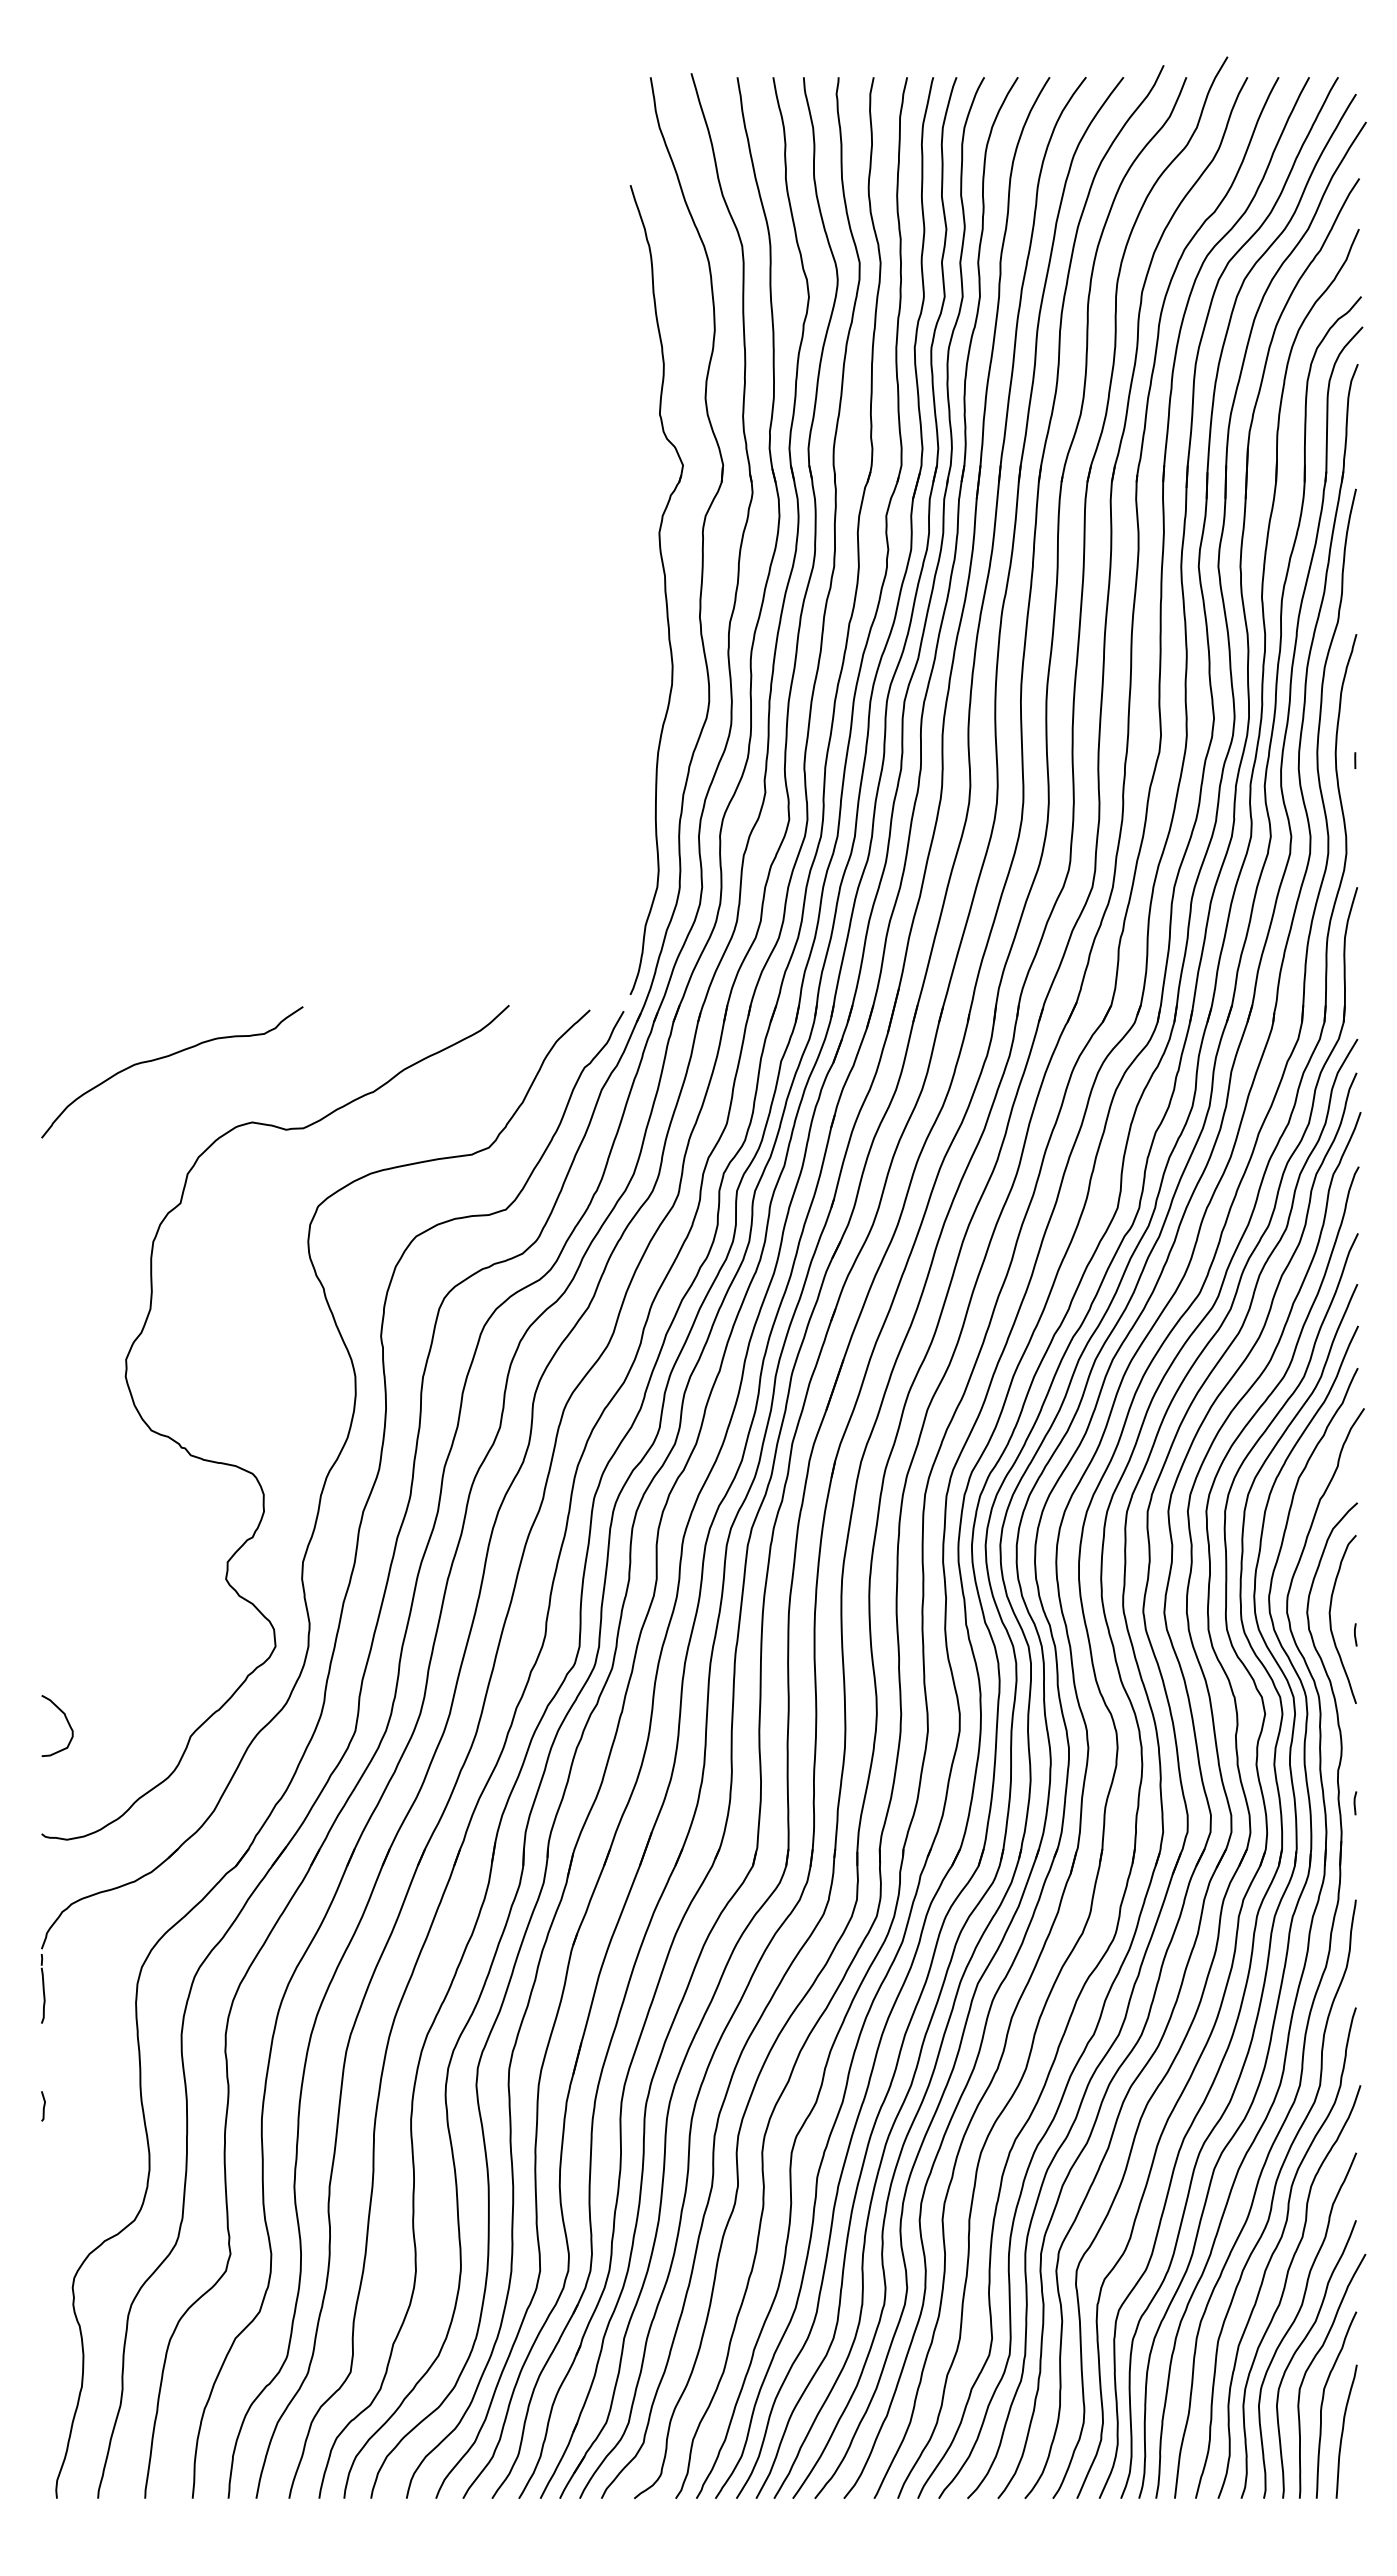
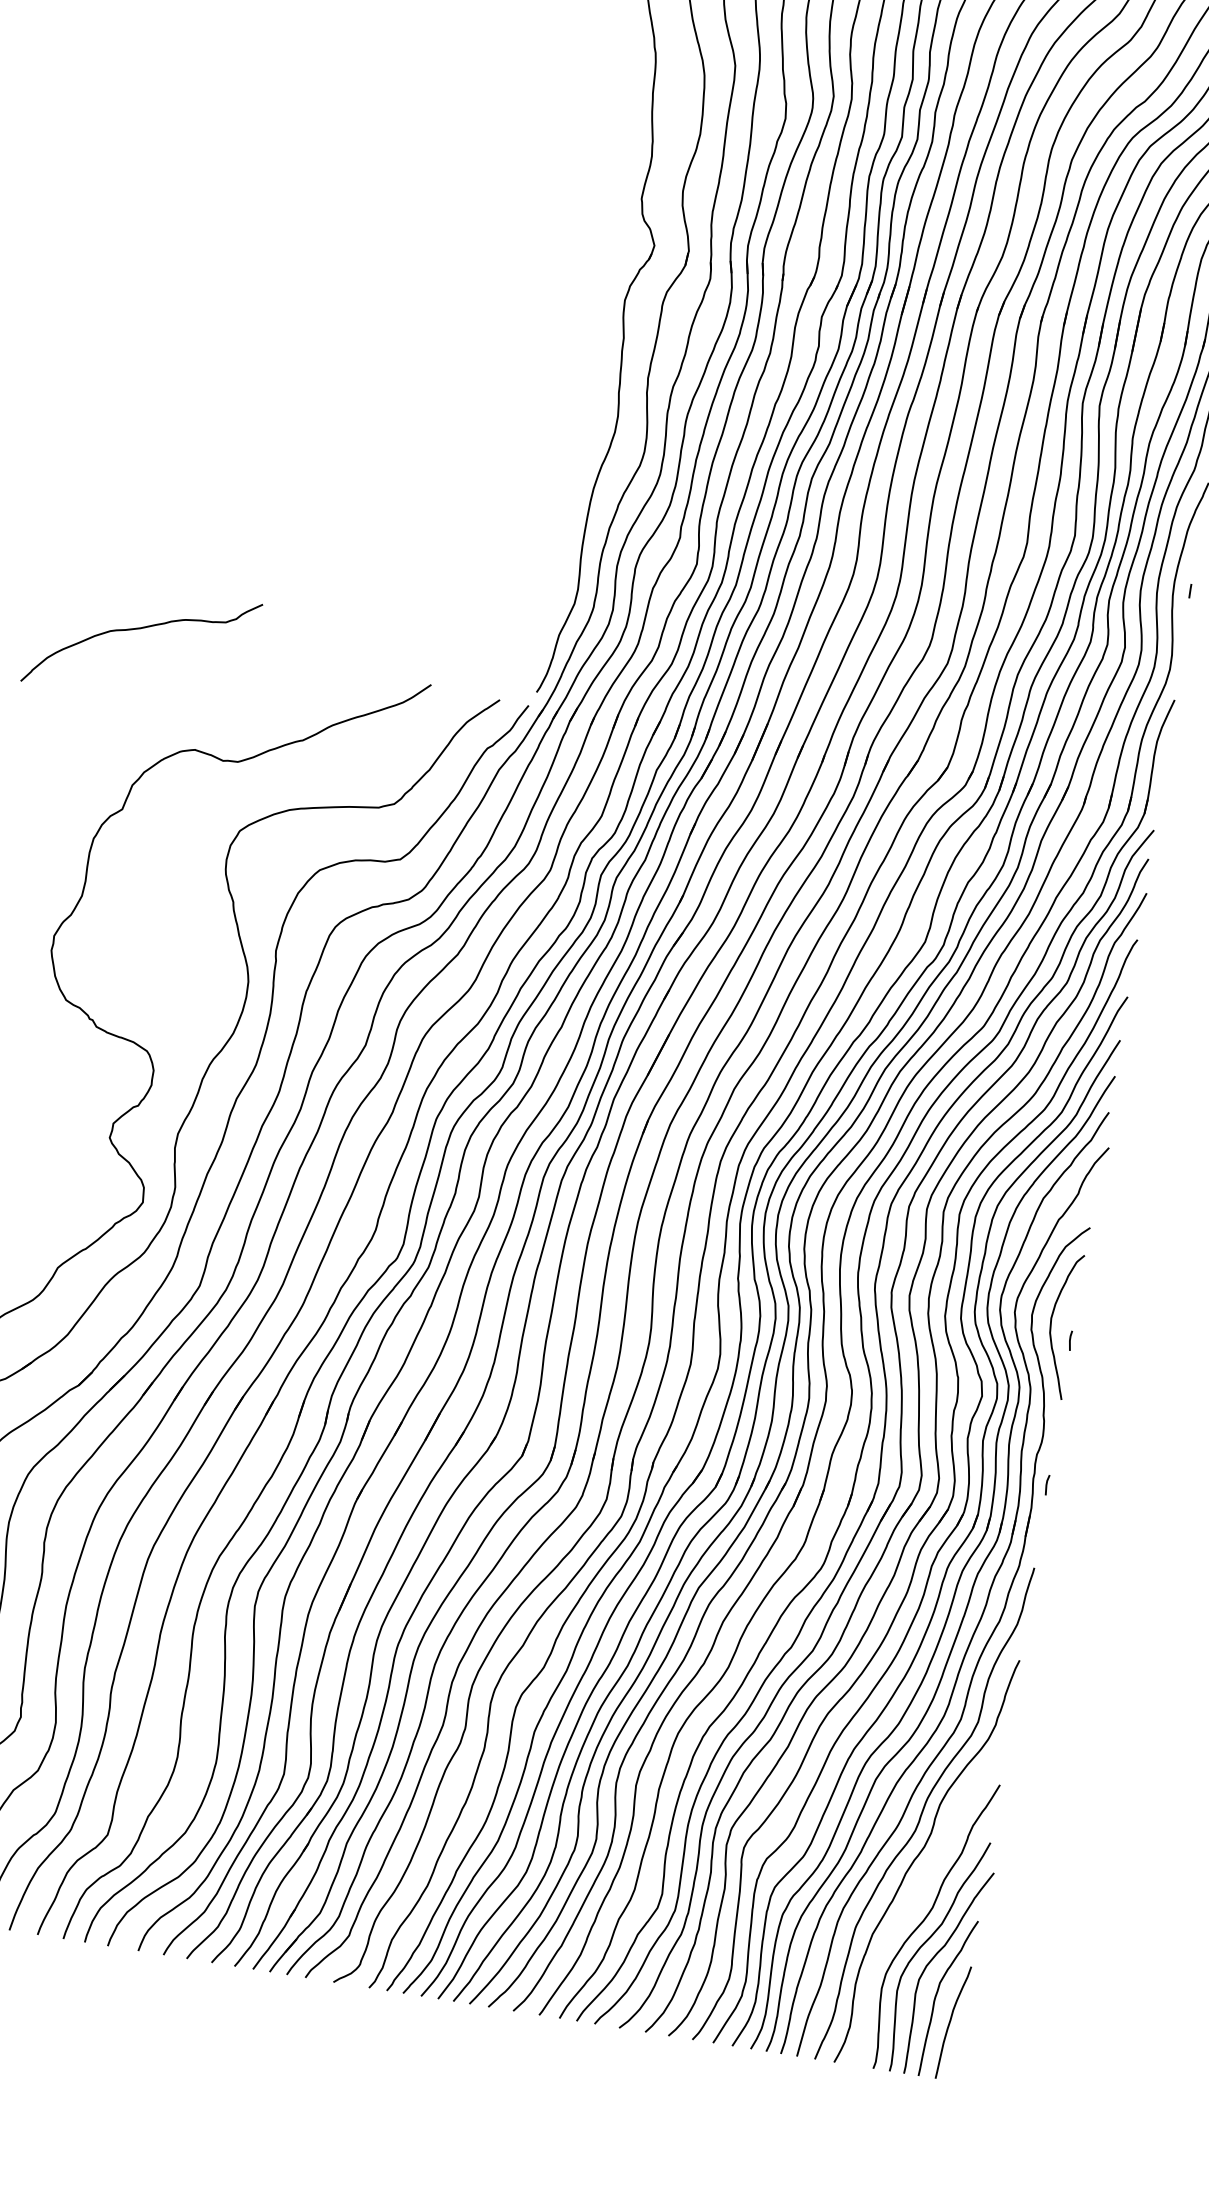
curve: (167, 1057) -> (139, 629), moved
curve: (1285, 2288) -> (920, 1891), removed

